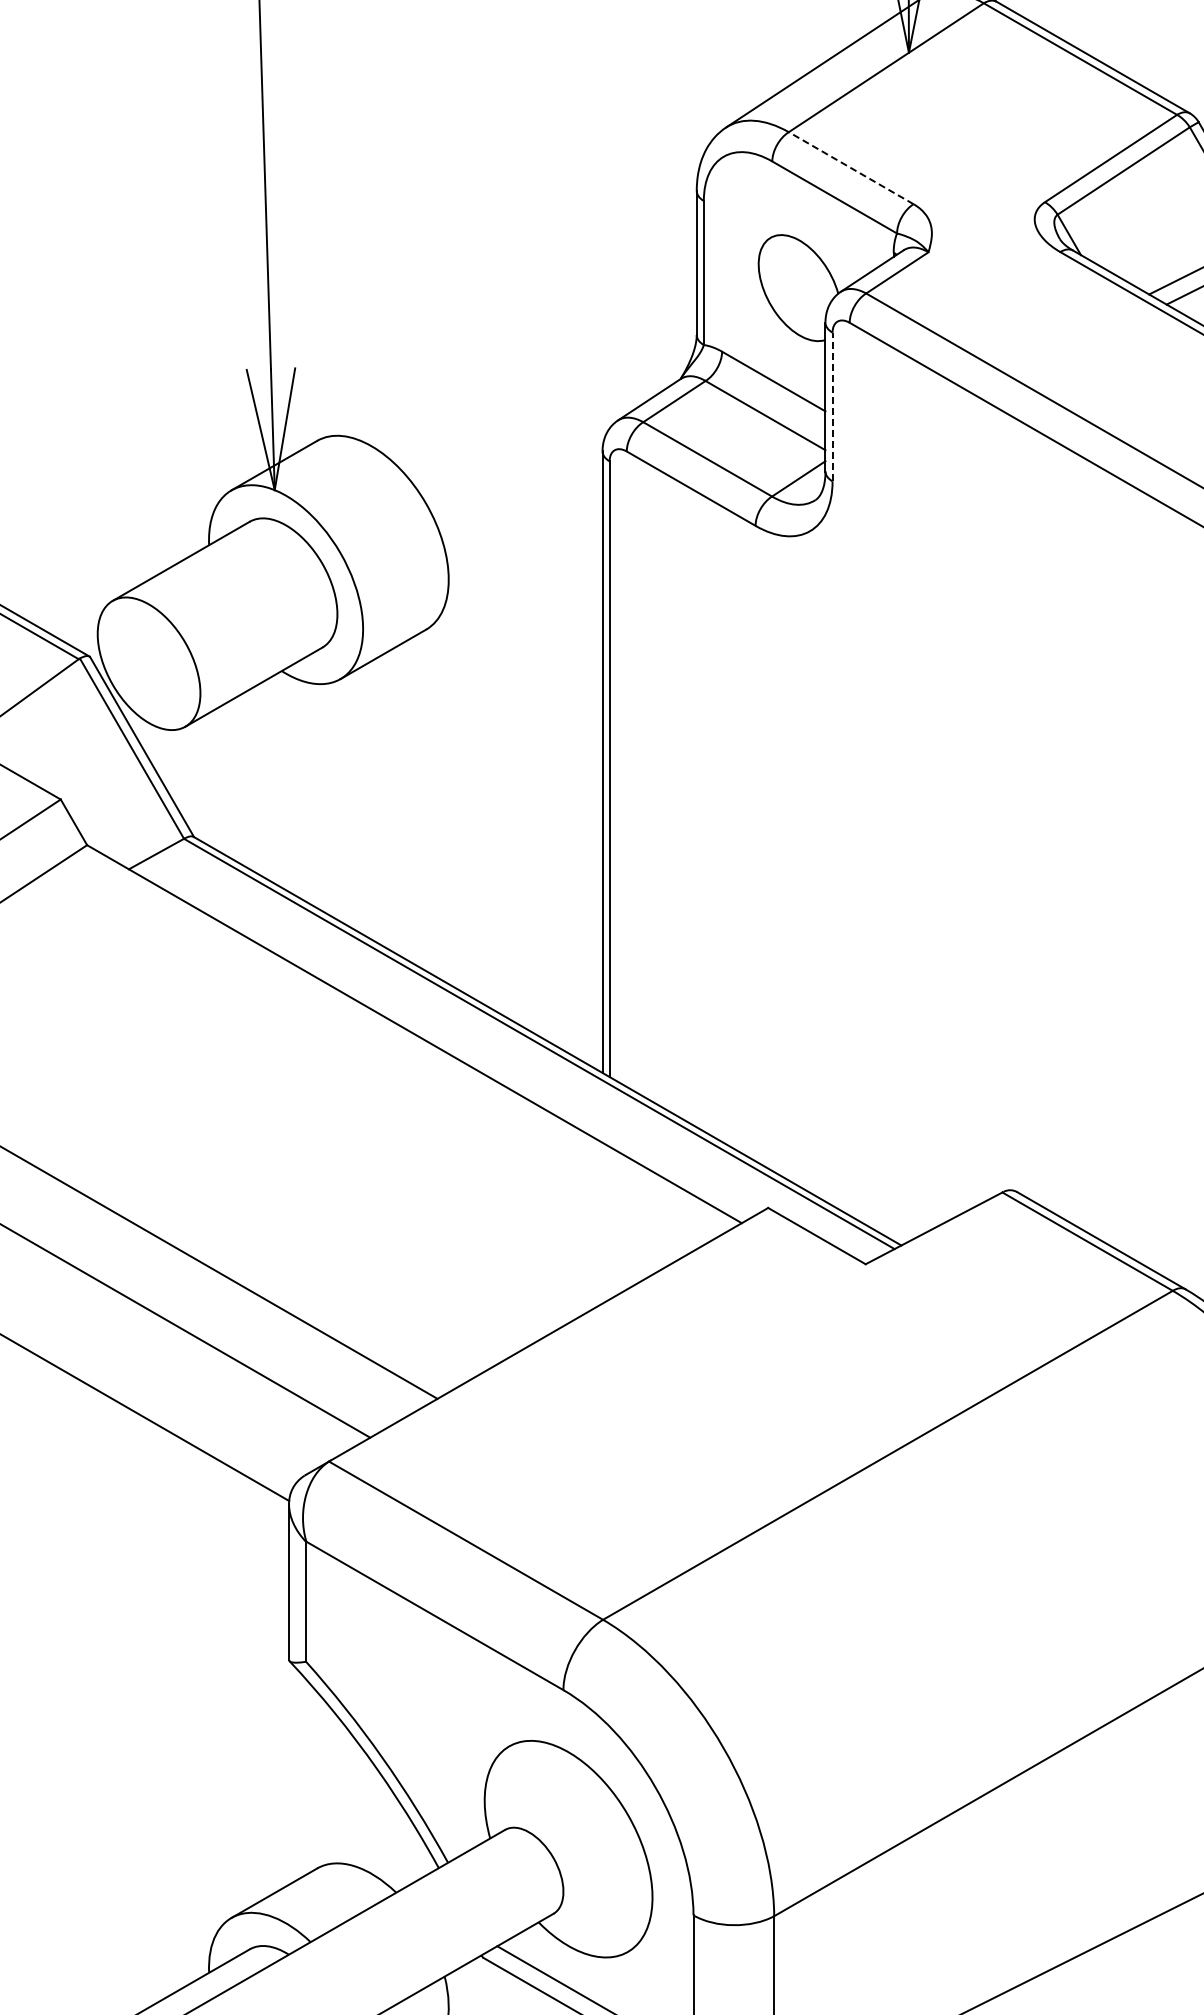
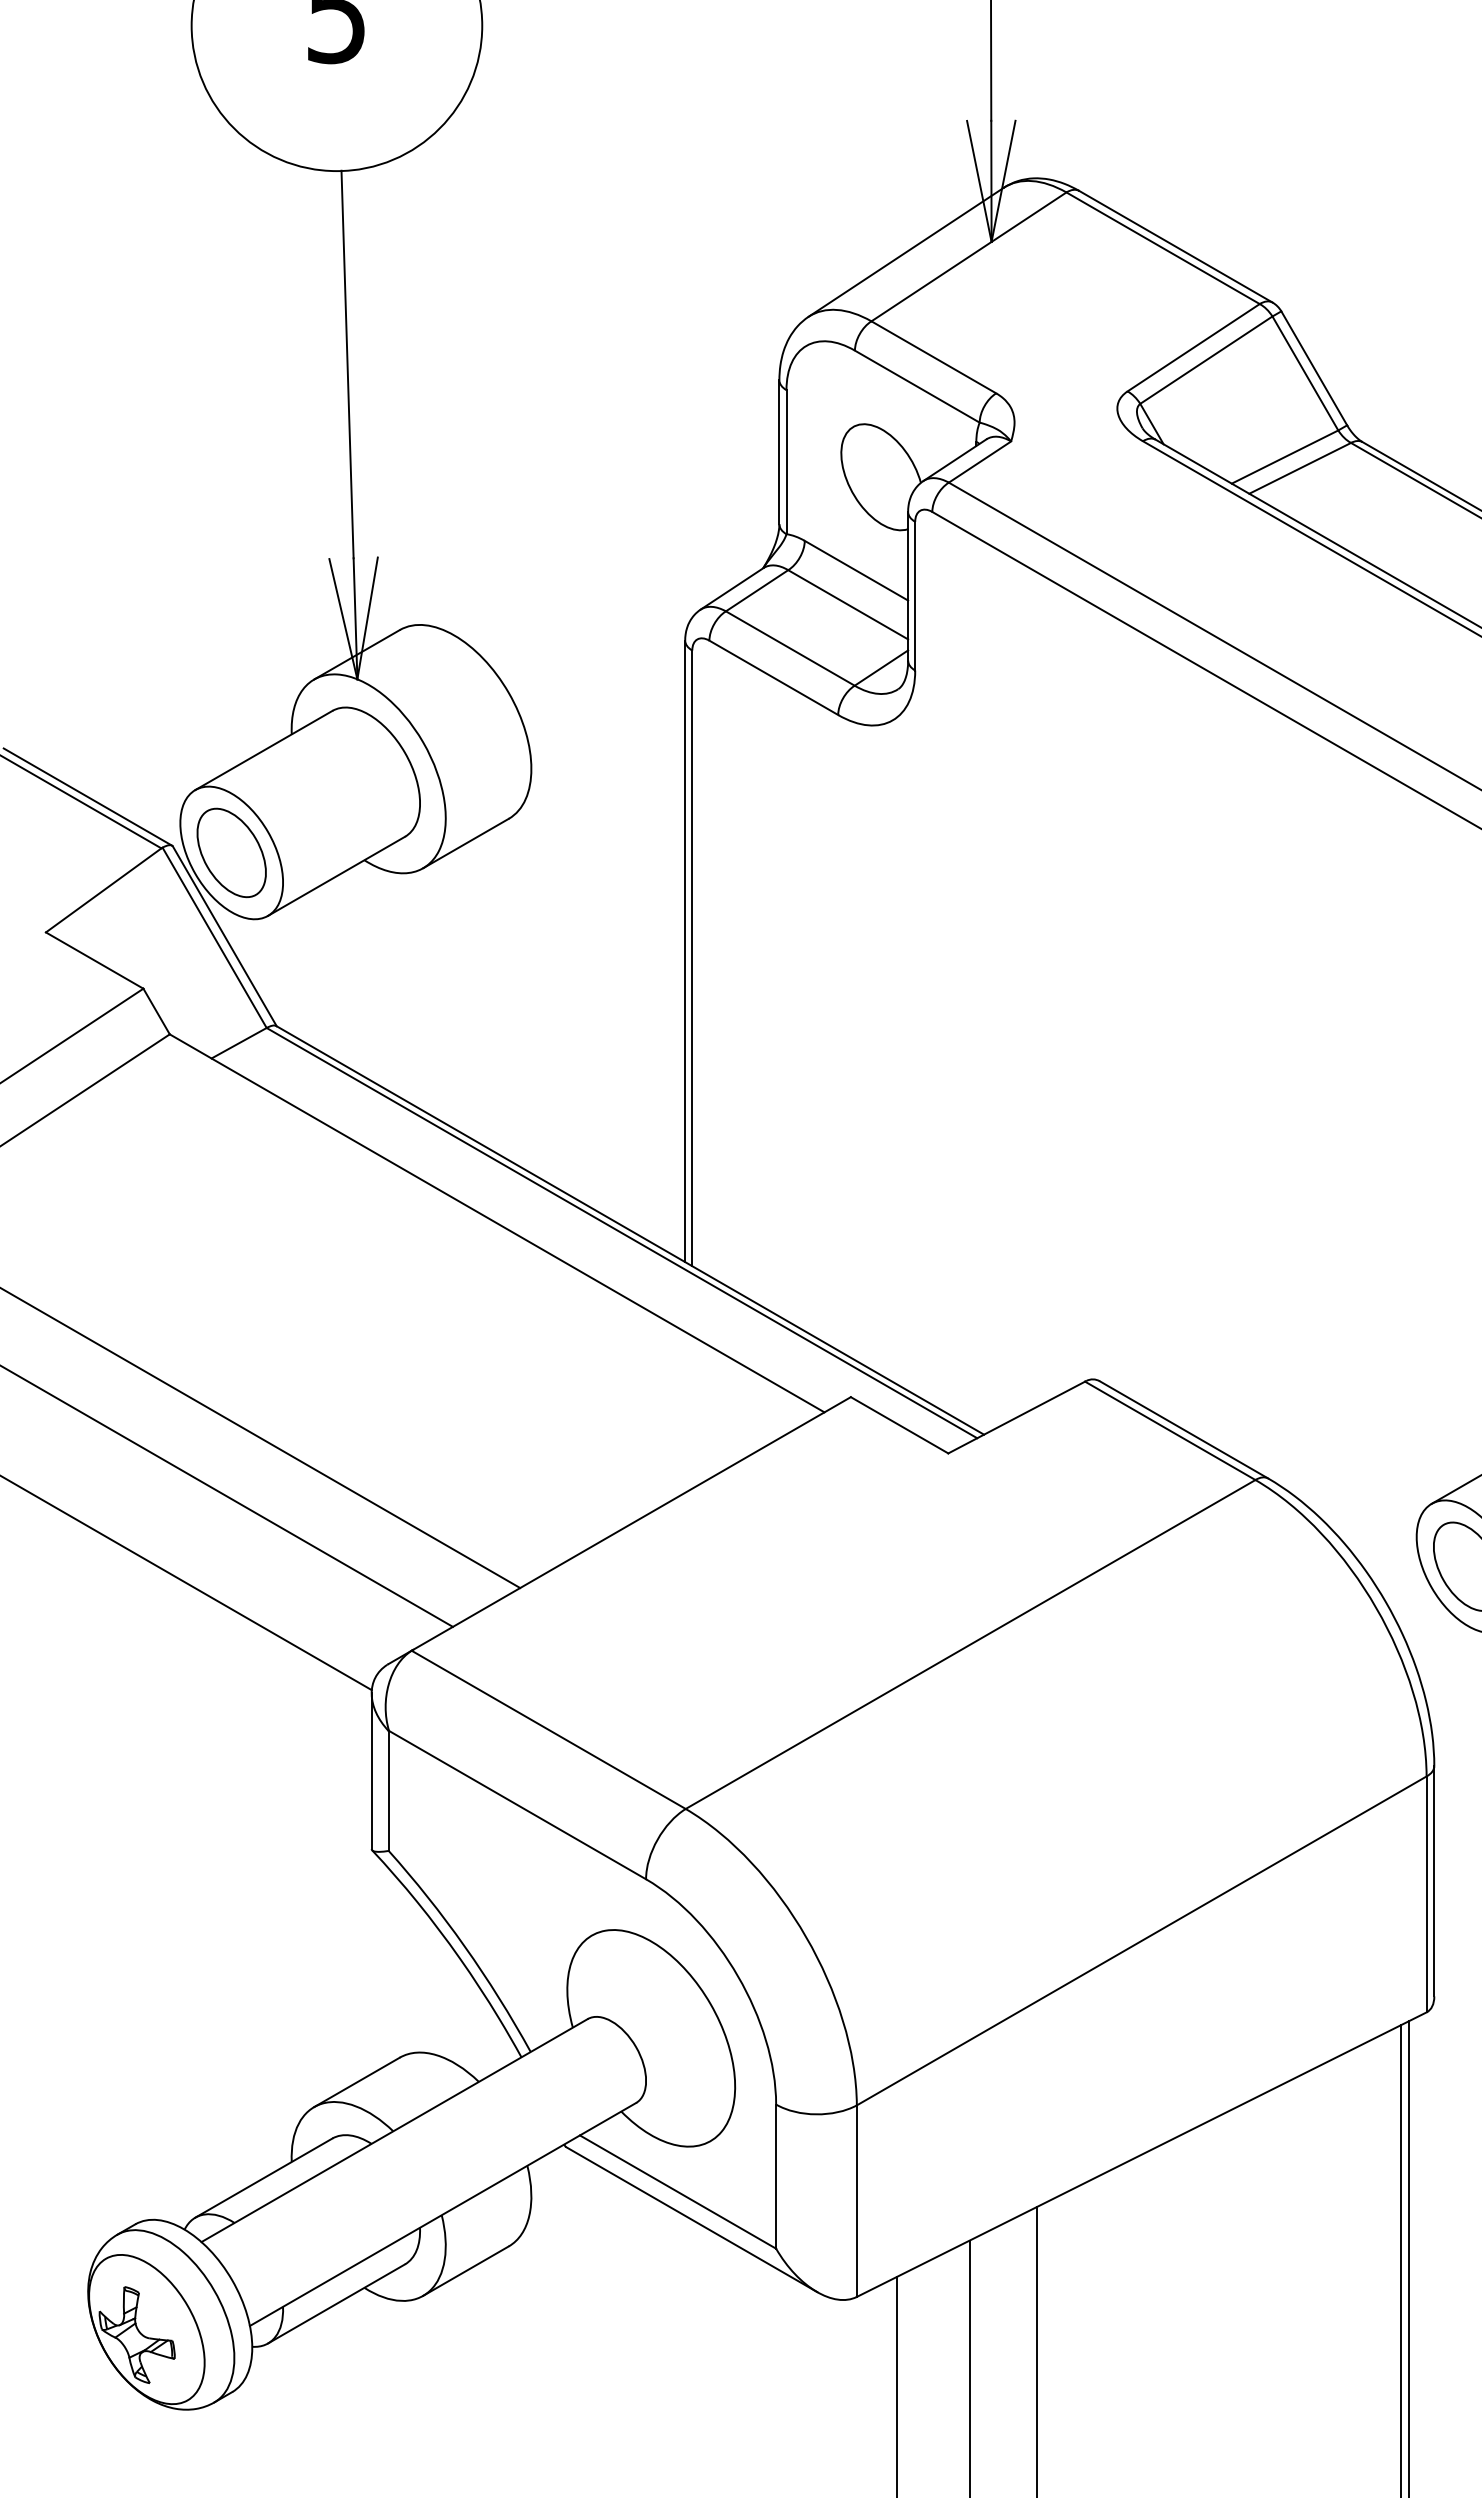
line: (850, 168) -> (933, 357), dashed -> solid
line: (832, 406) -> (915, 595), dashed -> solid
part: (148, 663) -> (231, 852), added

